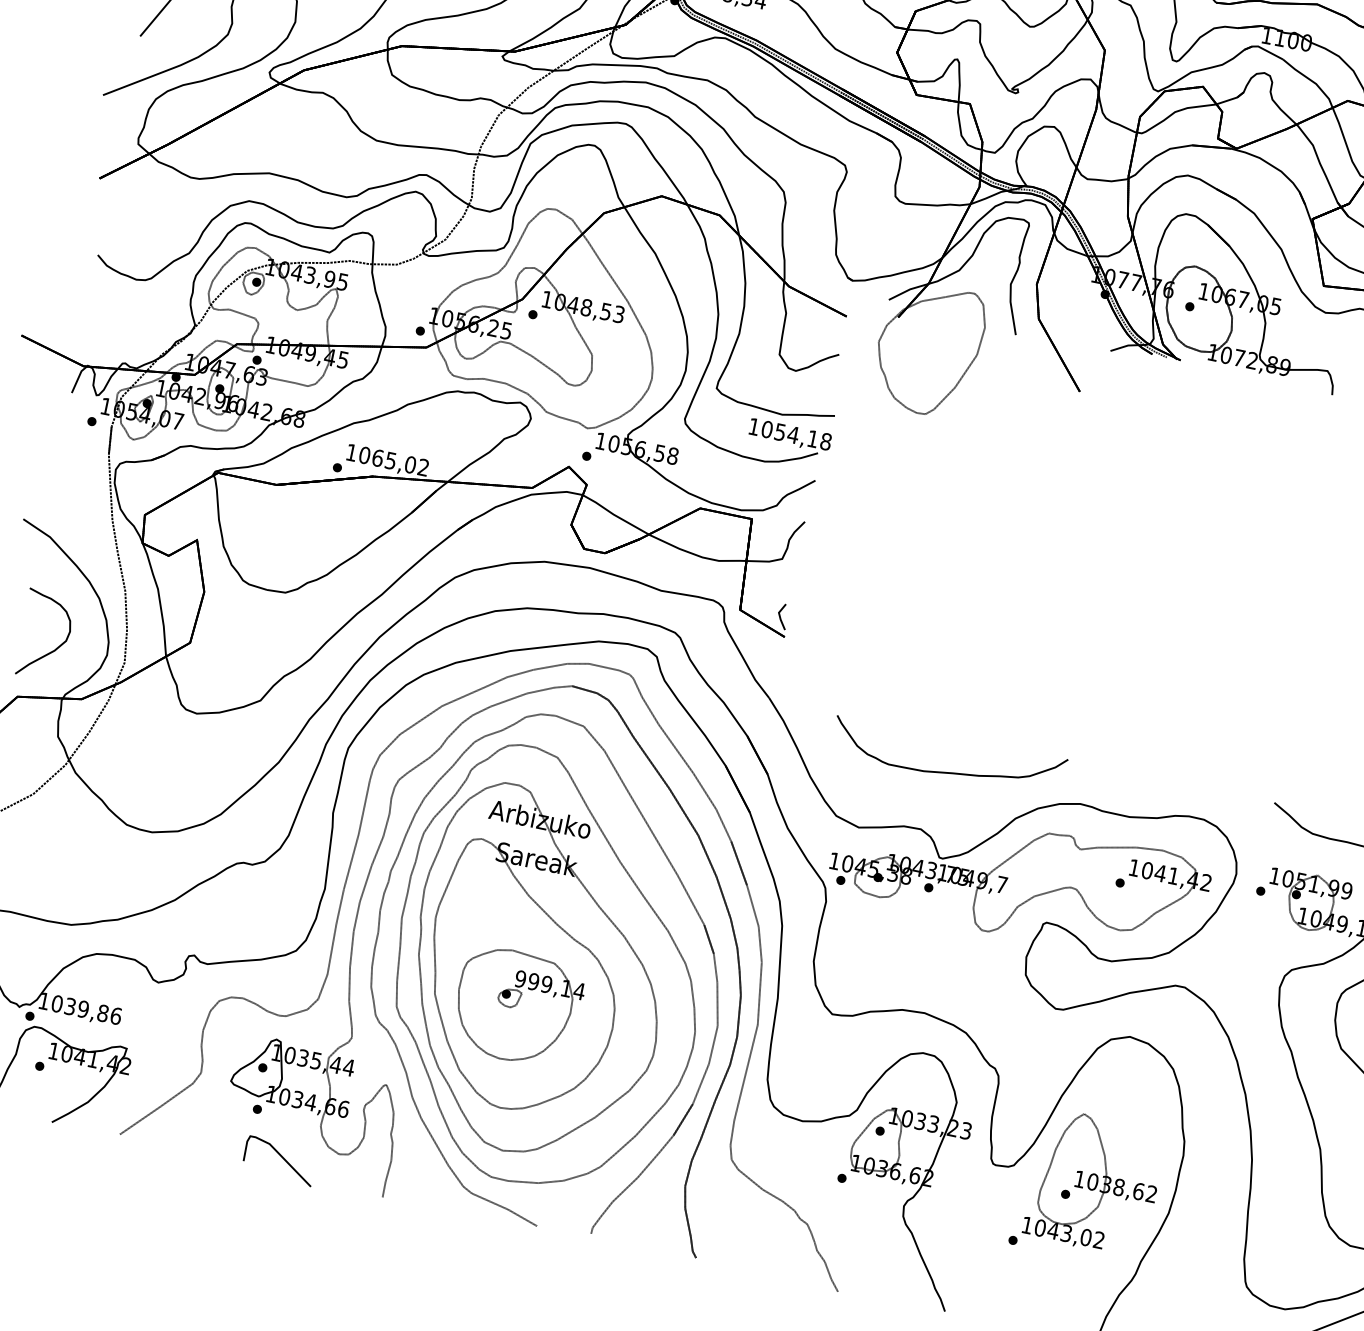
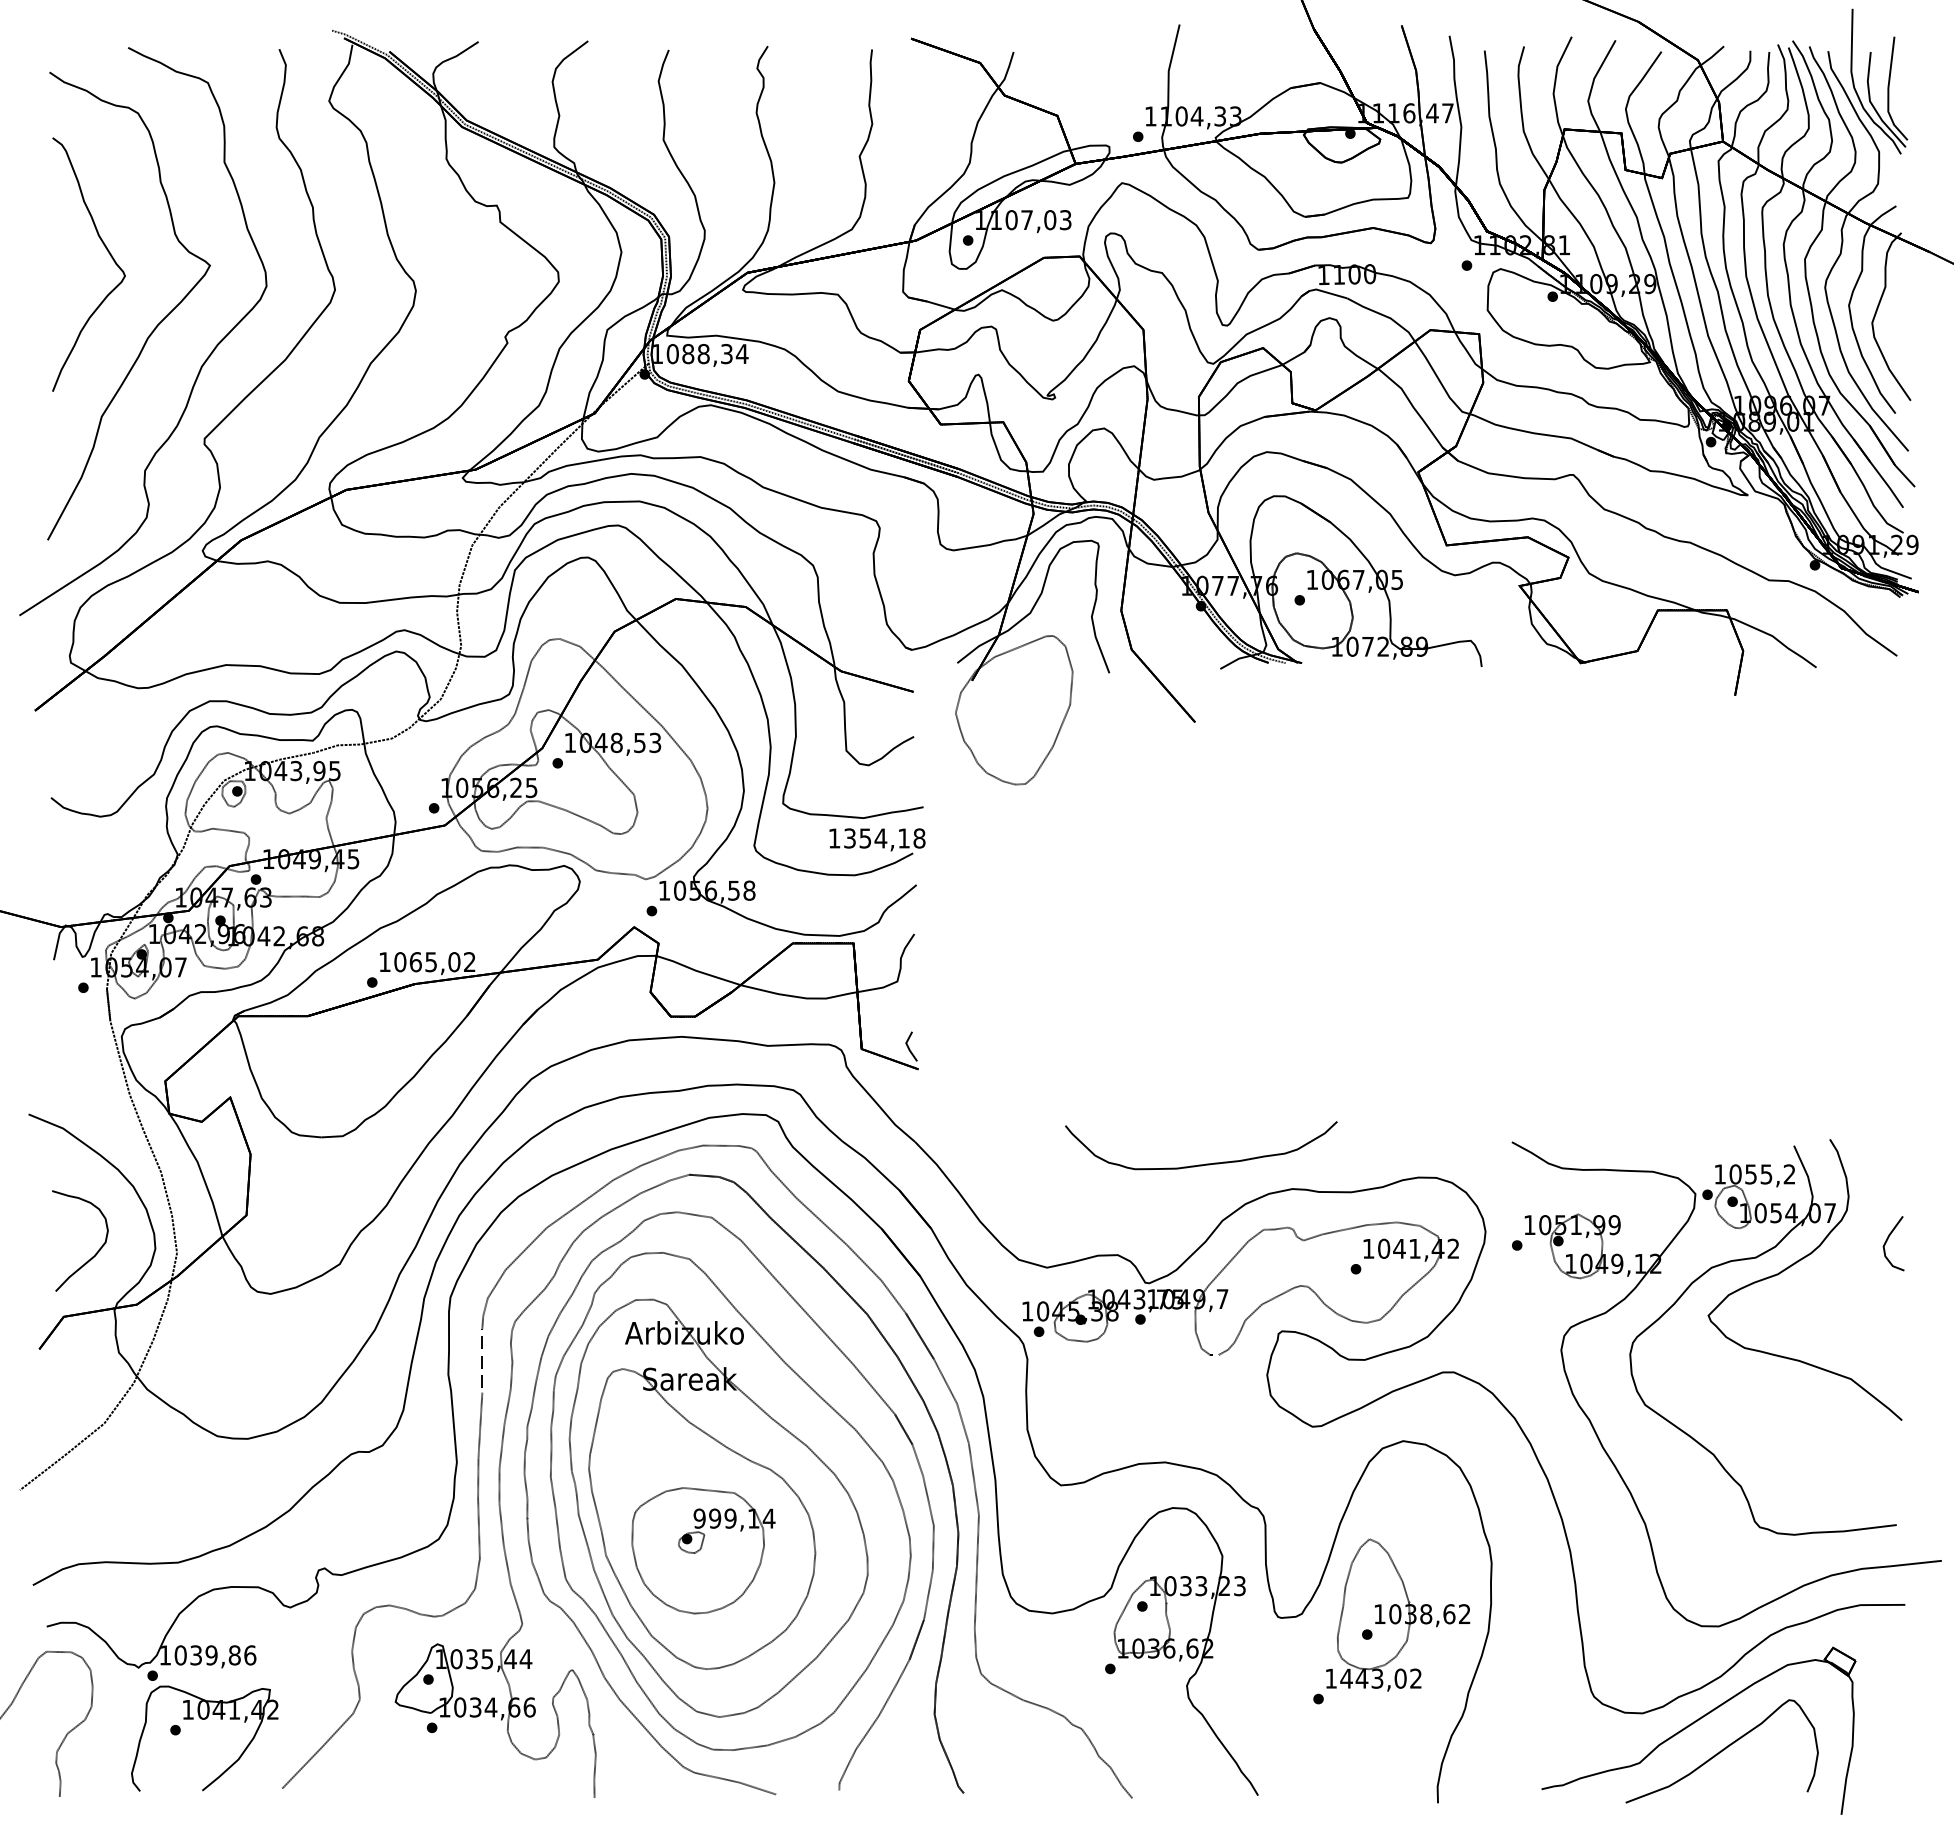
text: (767, 429) -> (850, 838), 1054,18 -> 1354,18
curve: (949, 771) -> (1205, 1163), moved
curve: (282, 1158) -> (471, 1777), removed
text: (1040, 1227) -> (1346, 1678), 1043,02 -> 1443,02

